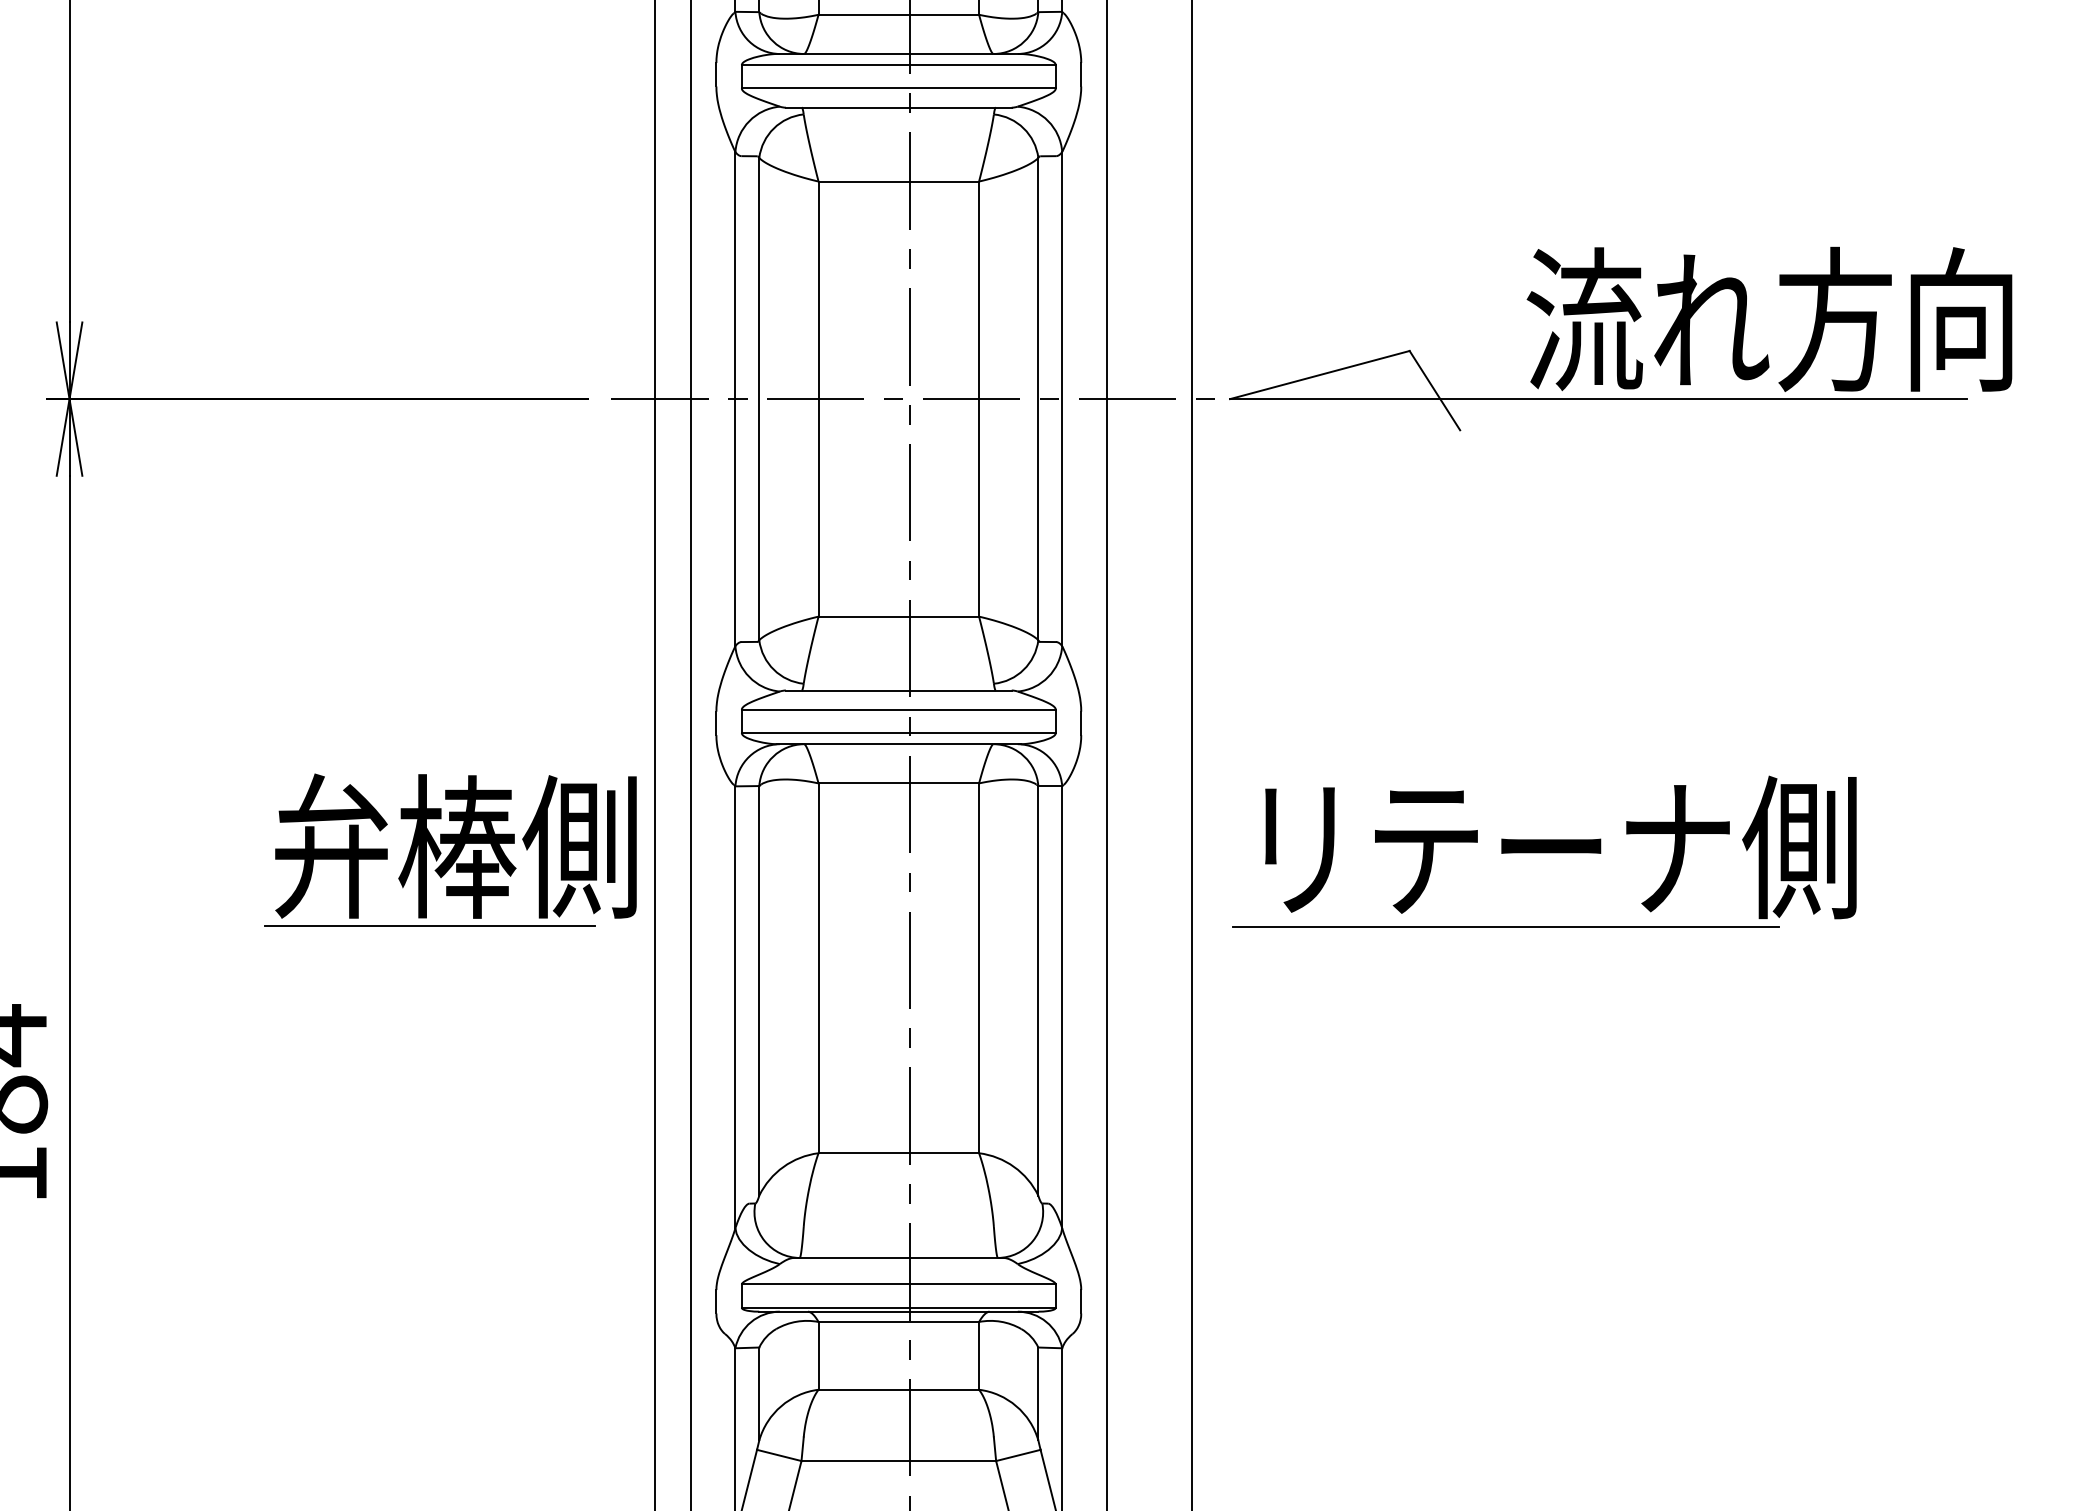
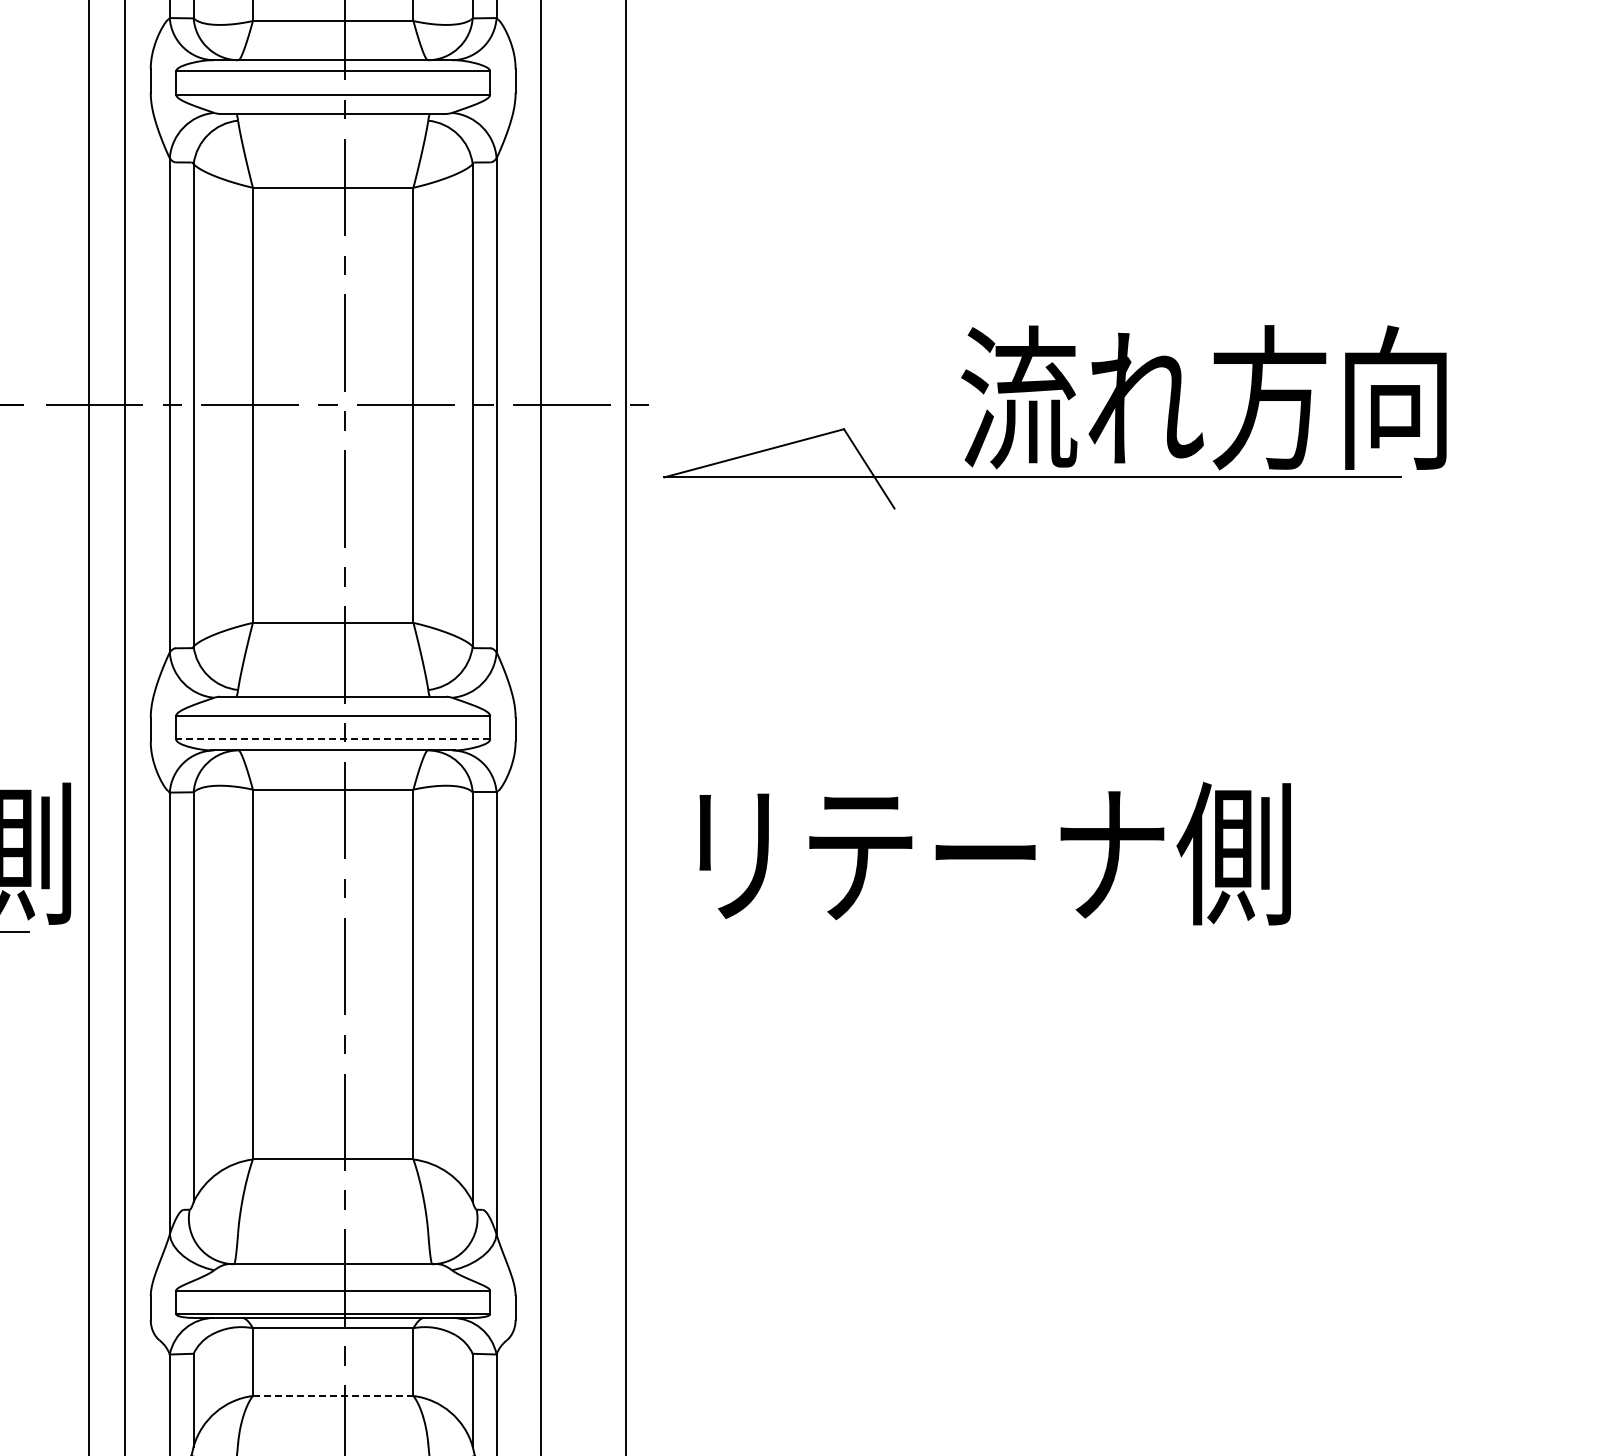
part: (1620, 338) -> (1054, 416), moved
line: (898, 733) -> (332, 739), solid -> dashed
line: (1505, 926) -> (939, 932), removed
line: (899, 1389) -> (333, 1395), solid -> dashed

